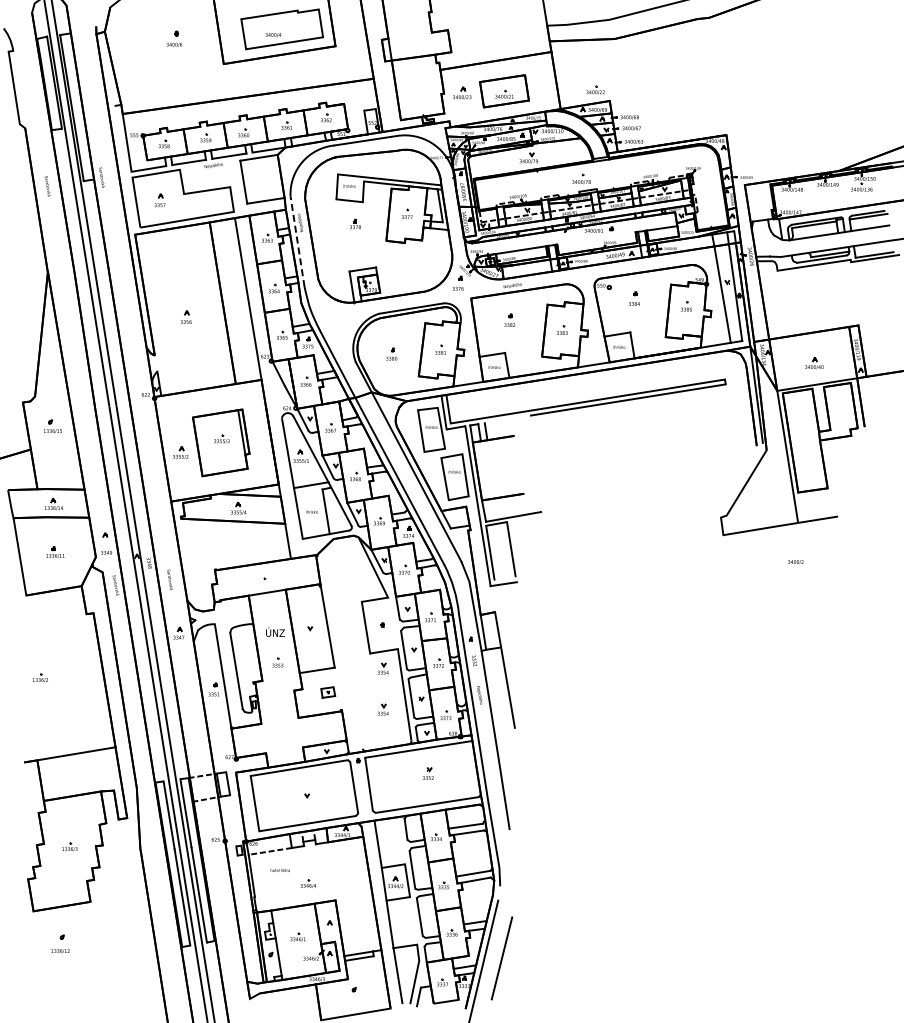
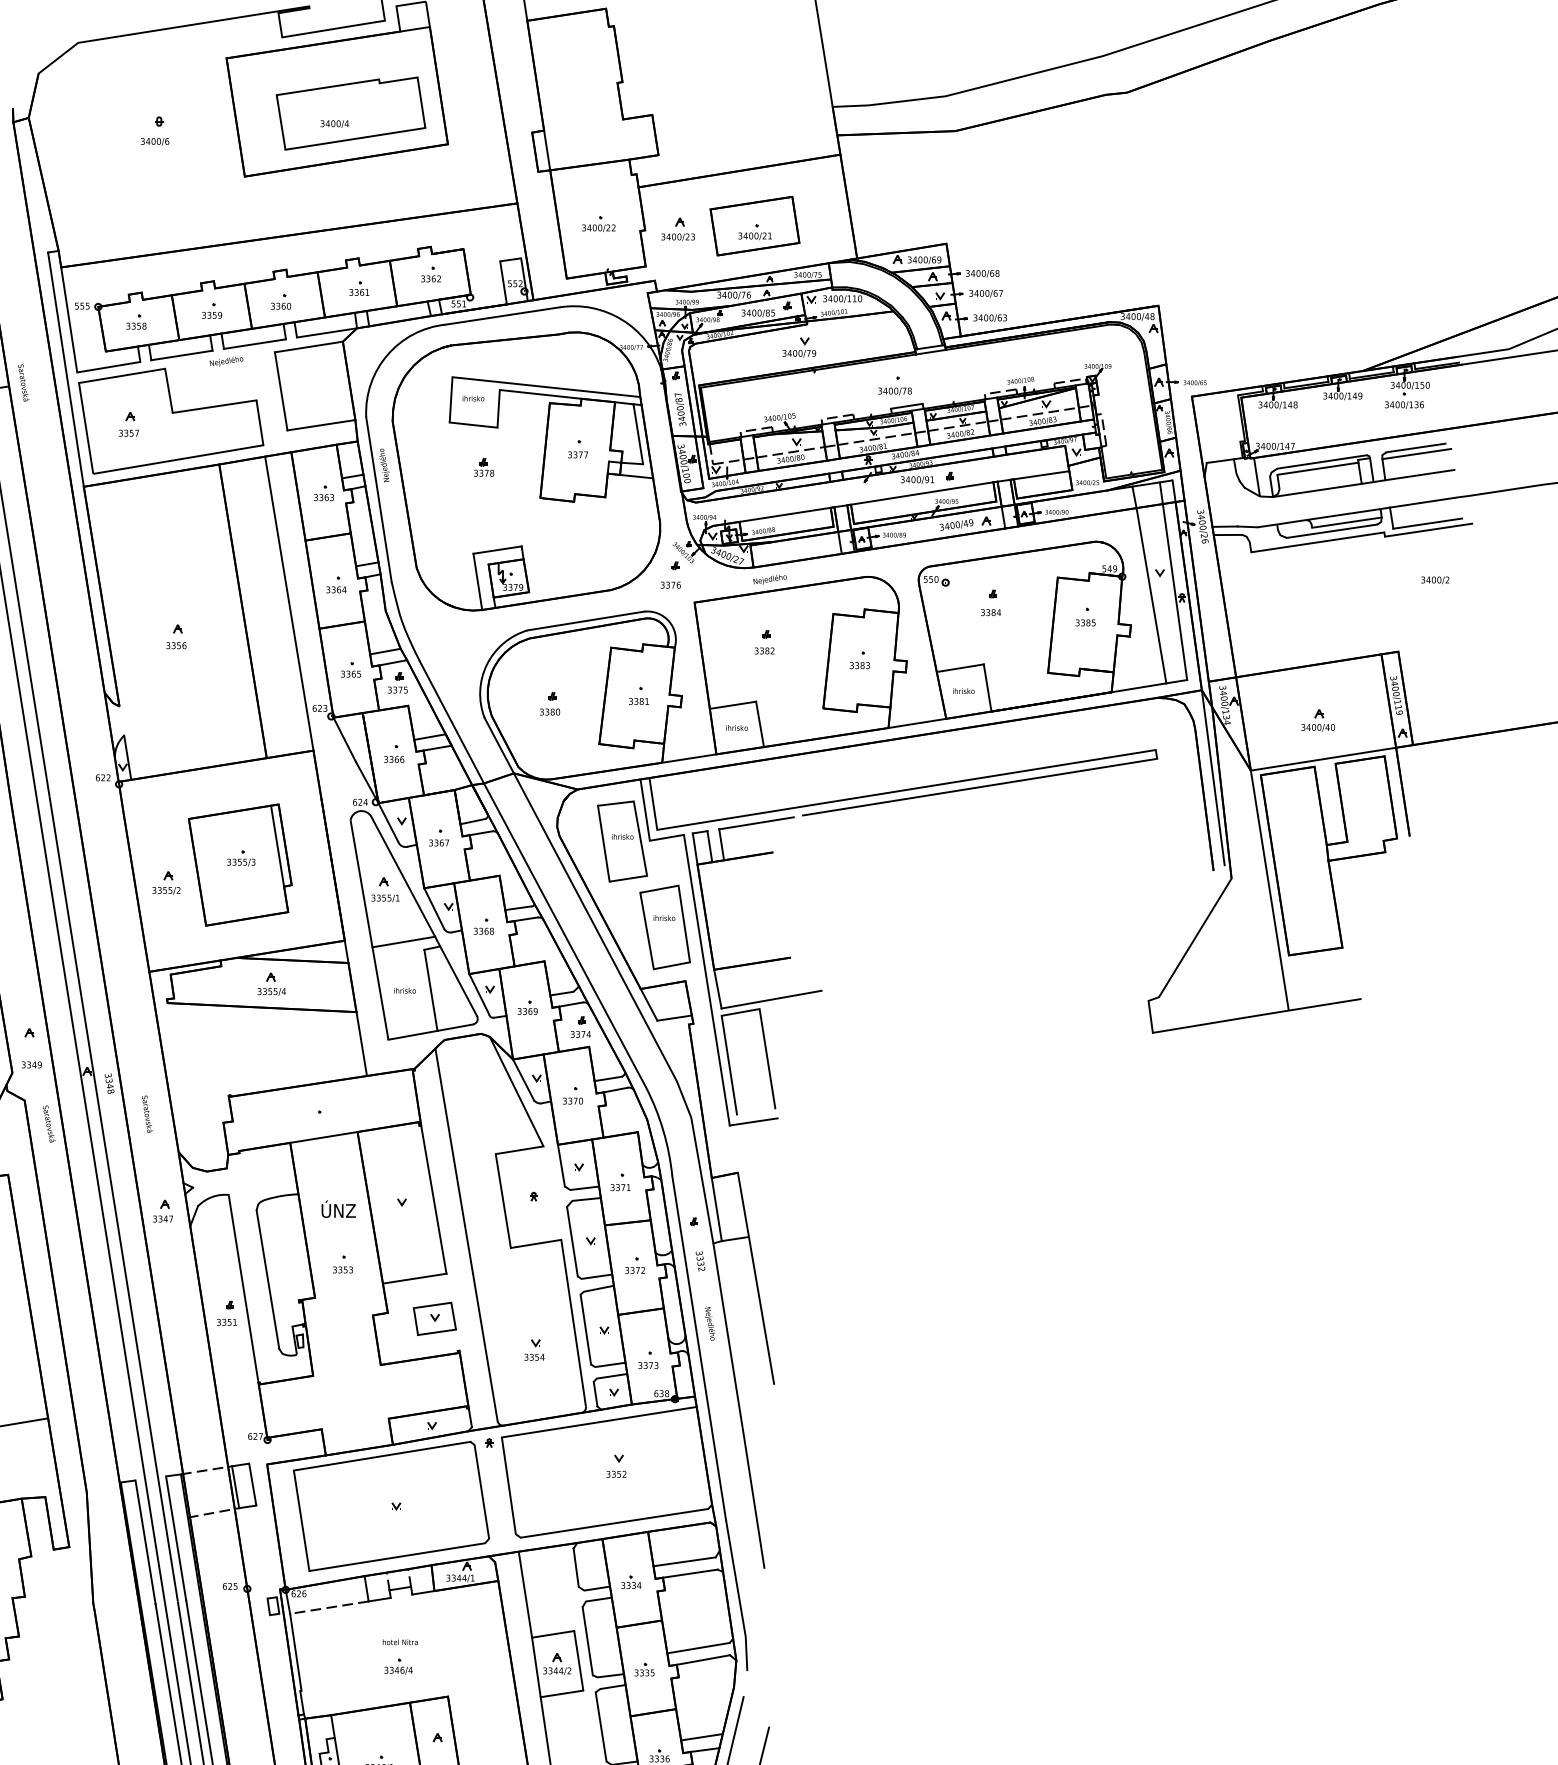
part: (595, 89) -> (598, 222), moved
line: (125, 169) -> (66, 368), added
line: (596, 238) -> (922, 493), added
line: (297, 241) -> (378, 499), dashed -> solid
line: (504, 419) -> (755, 822), added
text: (795, 562) -> (1434, 580), moved
line: (345, 645) -> (466, 1233), added
part: (382, 668) -> (533, 1275), removed
part: (327, 692) -> (433, 1318), size x1.67
text: (279, 870) -> (398, 1642), moved

